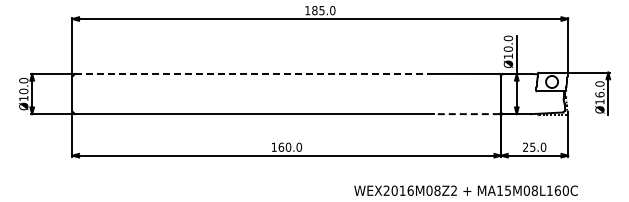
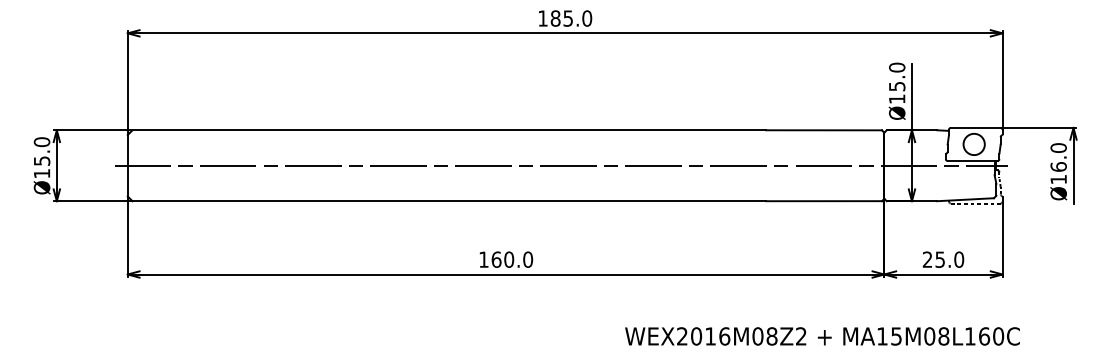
text: (508, 48) -> (897, 85), Ø10.0 -> Ø15.0
line: (254, 73) -> (449, 129), dashed -> solid
text: (23, 91) -> (41, 161), Ø10.0 -> Ø15.0
line: (317, 94) -> (560, 166), added
line: (466, 114) -> (823, 201), dashed -> solid

